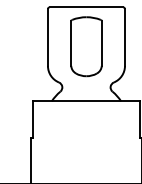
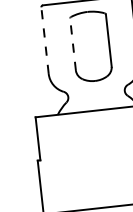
line: (47, 37) -> (44, 40), solid -> dashed
line: (71, 42) -> (73, 43), solid -> dashed

